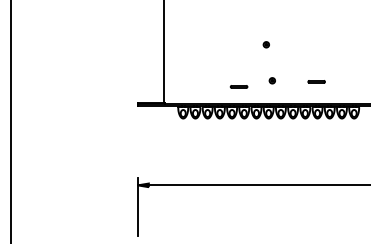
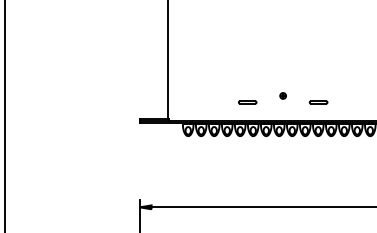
part: (265, 44) -> (275, 57), removed
line: (316, 81) -> (318, 102), moved

